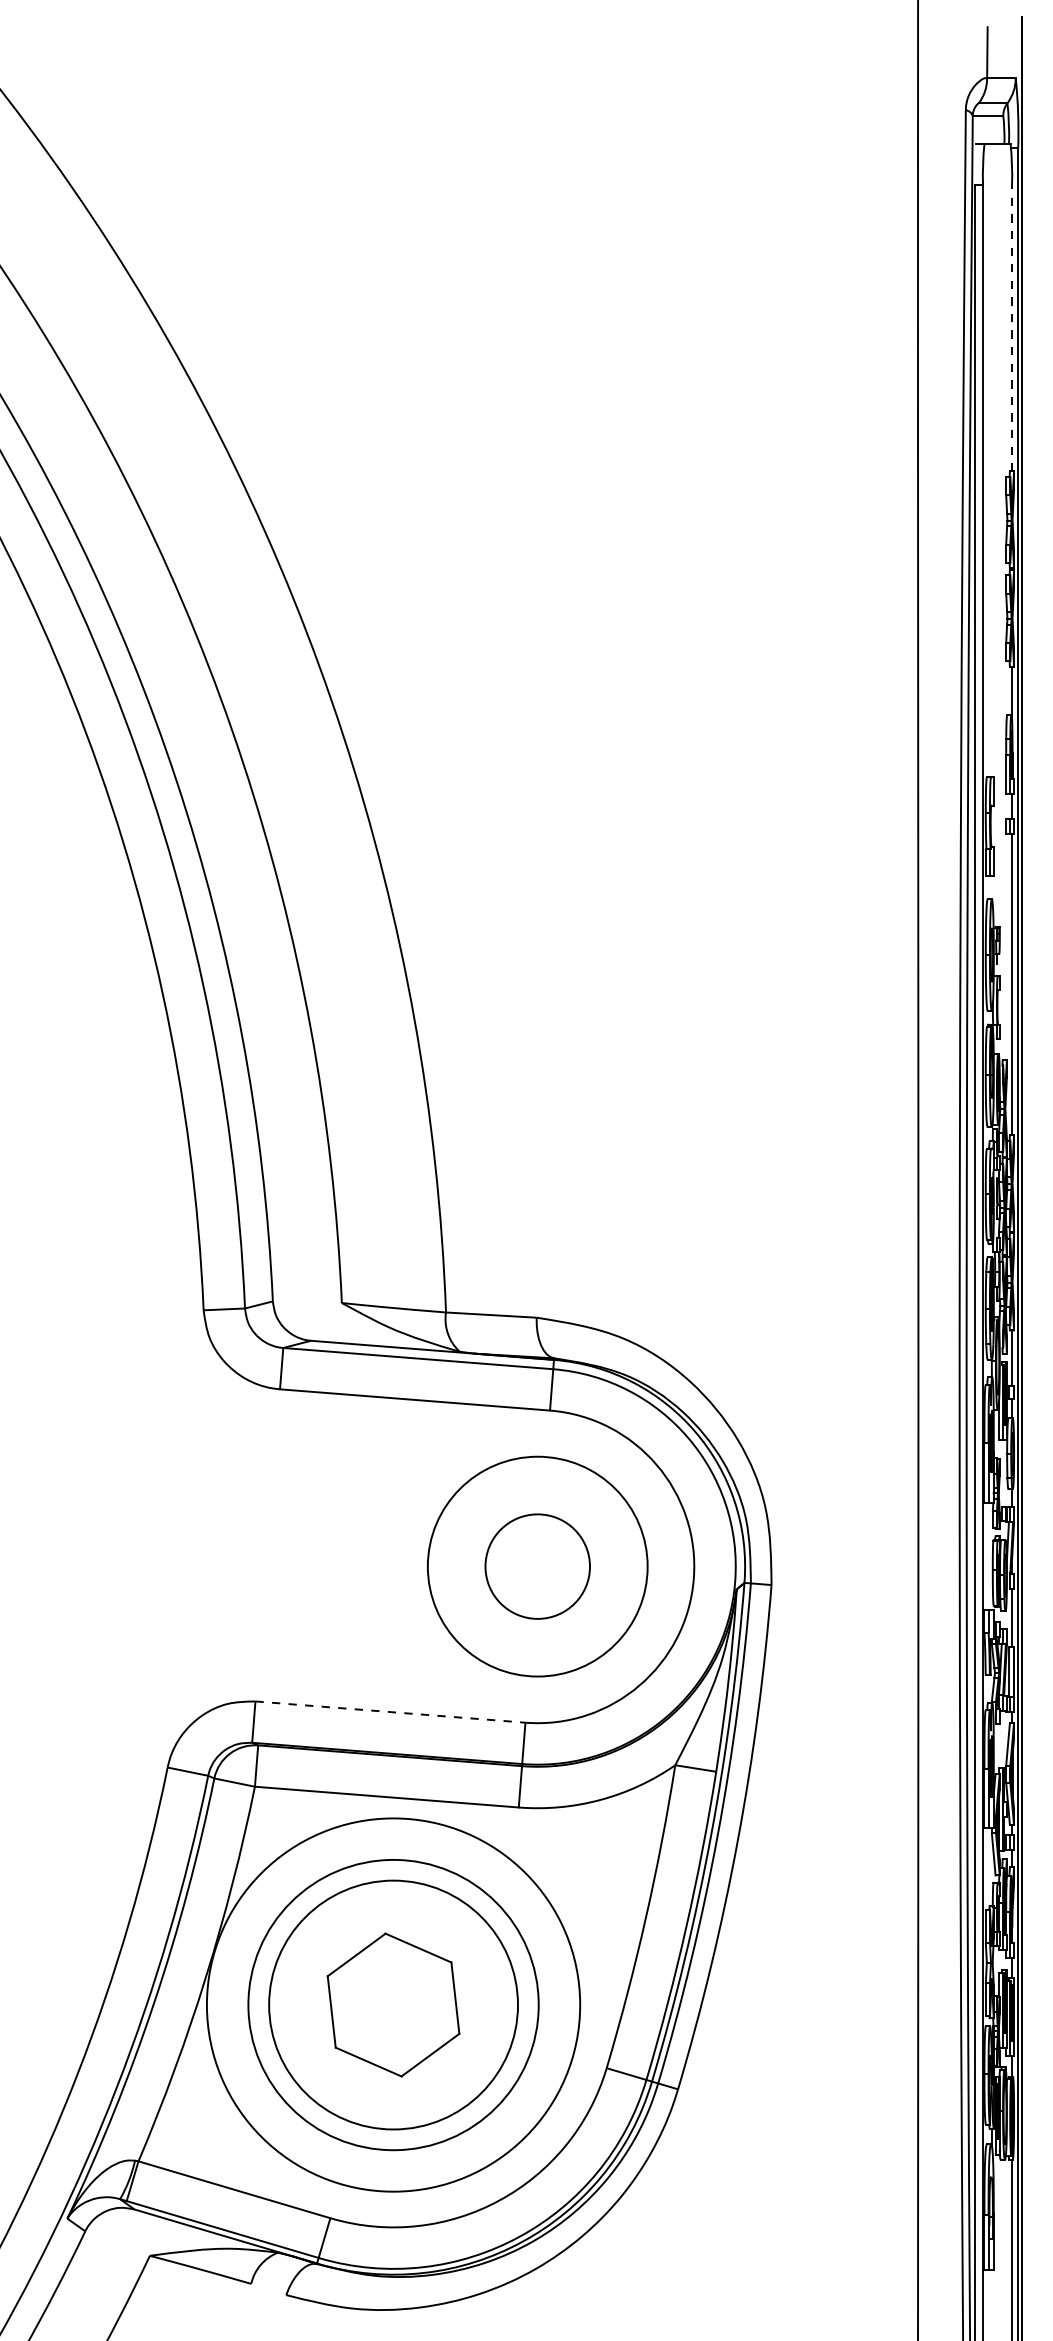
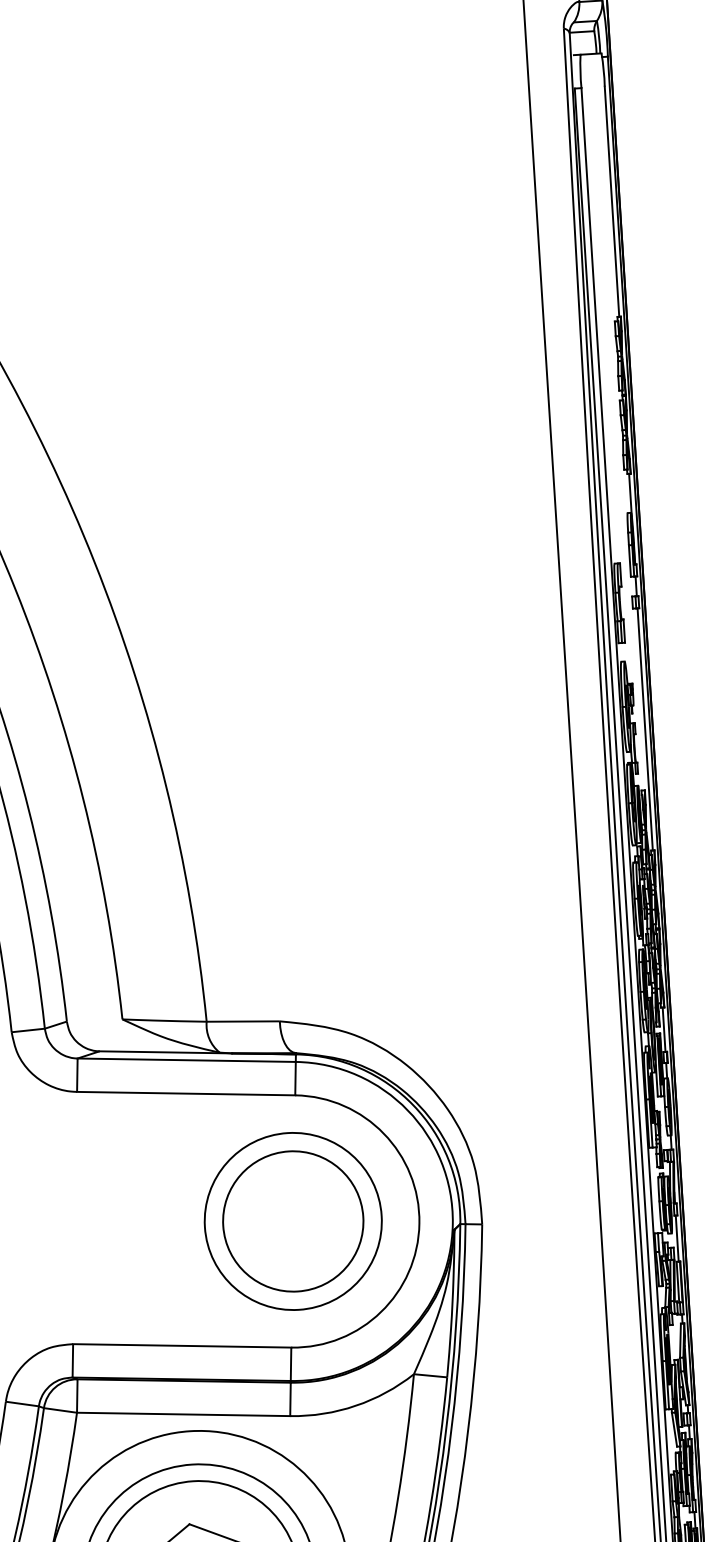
line: (1012, 327) -> (612, 201), dashed -> solid
circle: (537, 1566) -> (293, 1221), size x1.67
line: (390, 1712) -> (182, 1346), dashed -> solid

